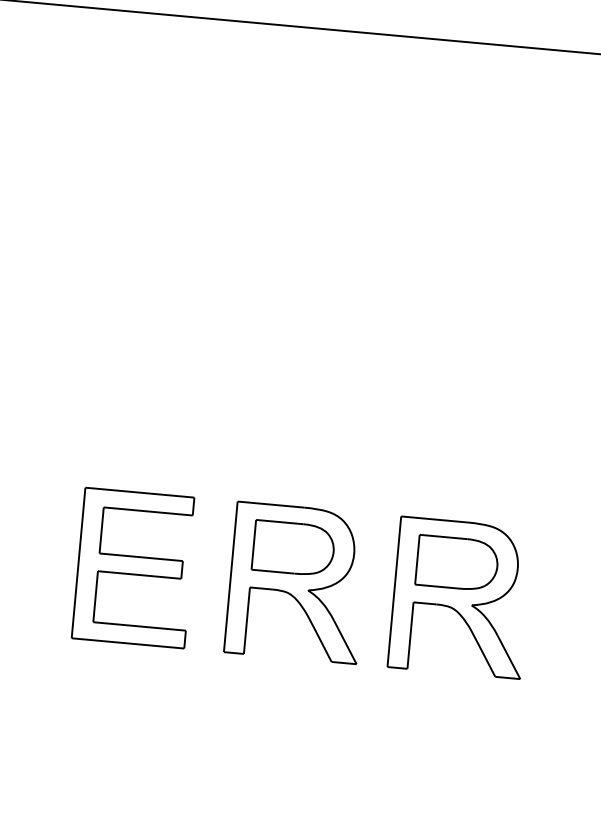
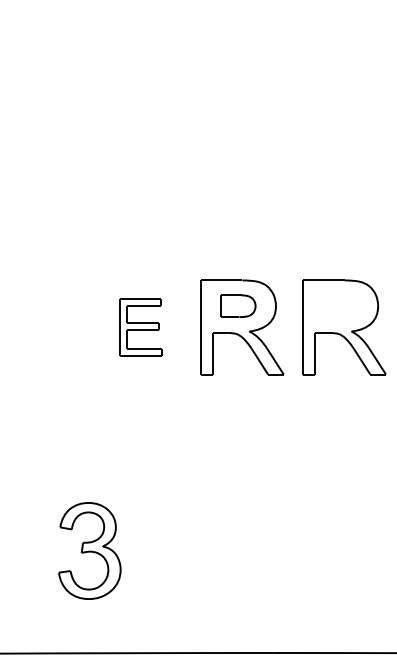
part: (292, 546) -> (237, 305), size x0.7
part: (457, 561) -> (340, 305), removed
part: (134, 568) -> (140, 327), size x0.6

